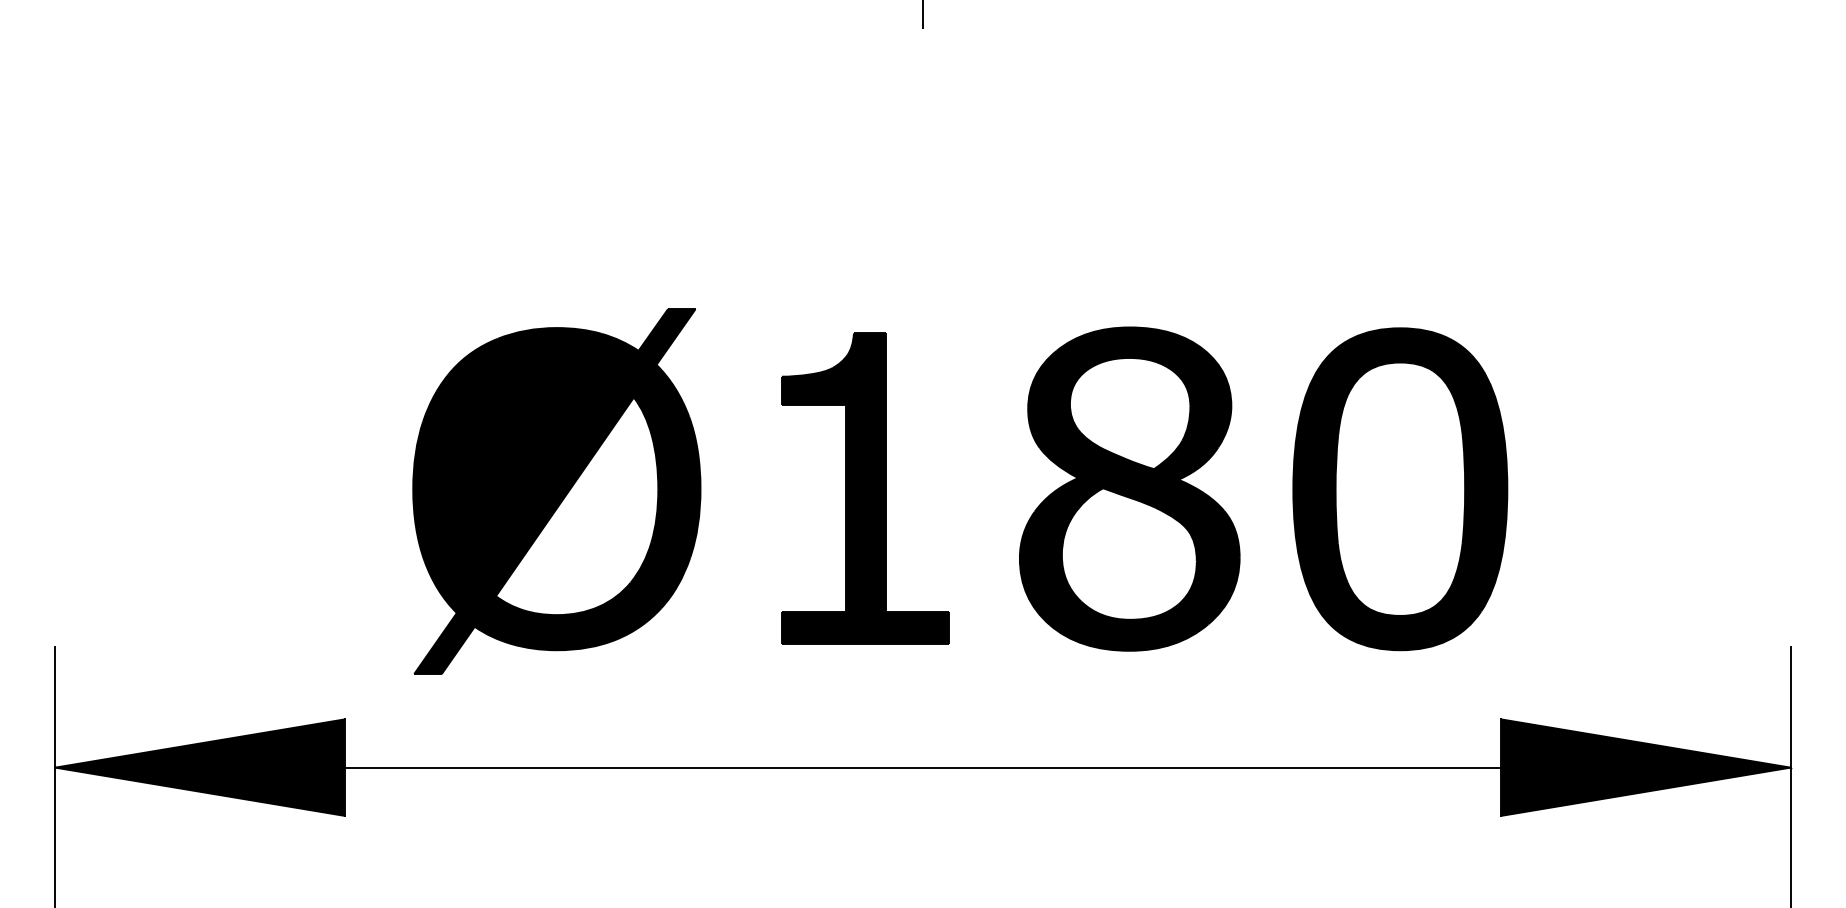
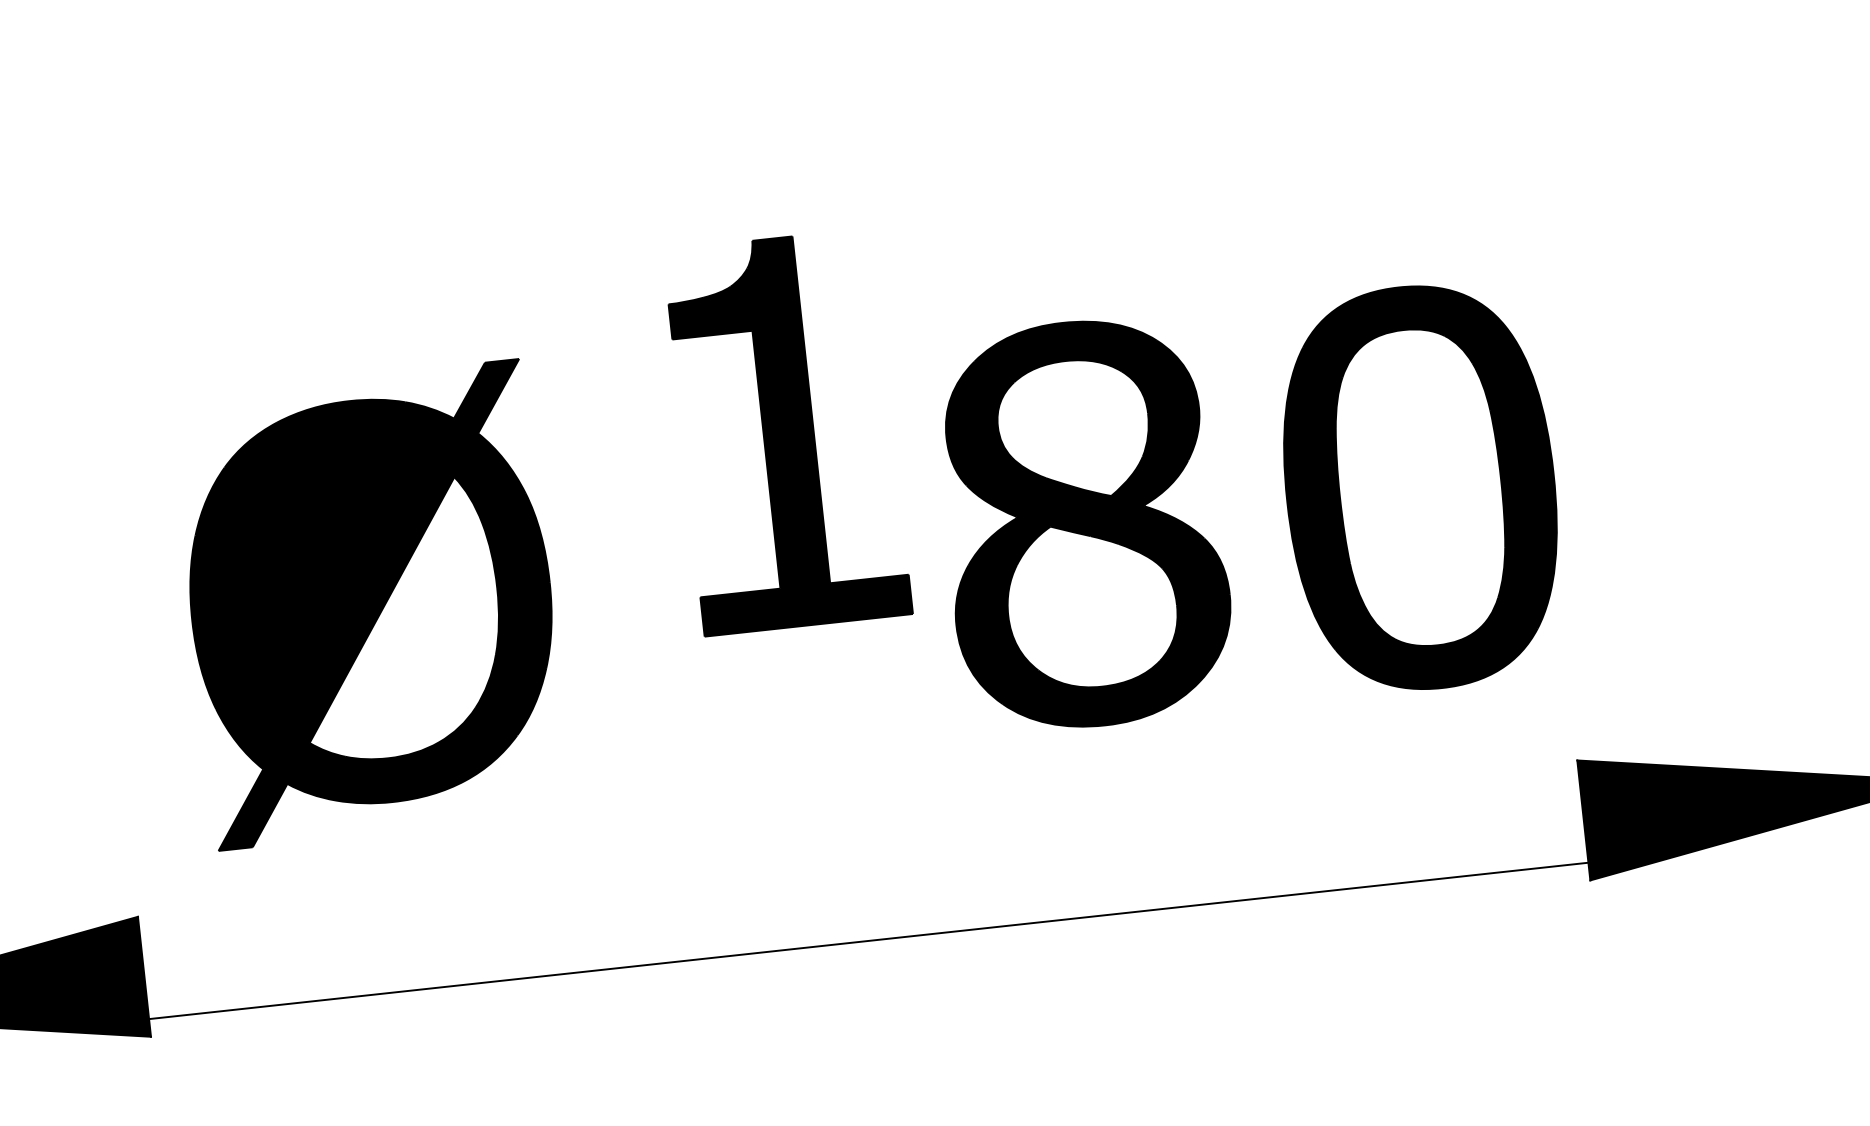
part: (865, 488) -> (787, 432), moved
line: (922, 767) -> (868, 940), moved

